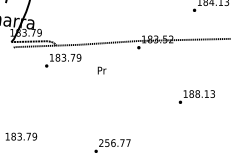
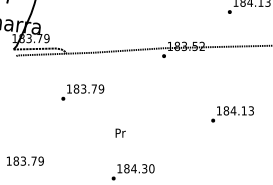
text: (62, 60) -> (82, 92), moved
text: (101, 70) -> (120, 132), moved
text: (197, 93) -> (233, 110), 188.13 -> 184.13
text: (114, 142) -> (135, 168), 256.77 -> 184.30

